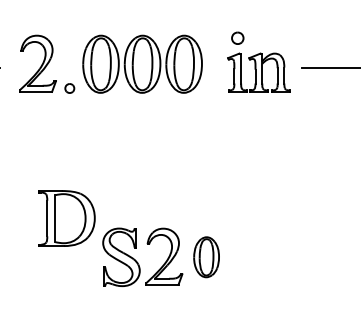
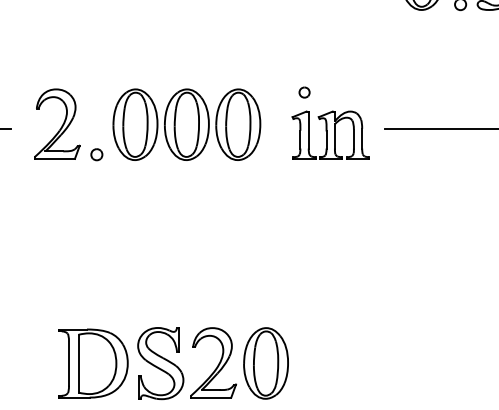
part: (237, 38) -> (304, 92), size x0.71
part: (67, 218) -> (93, 363), moved
part: (206, 257) -> (265, 363), size x1.43

